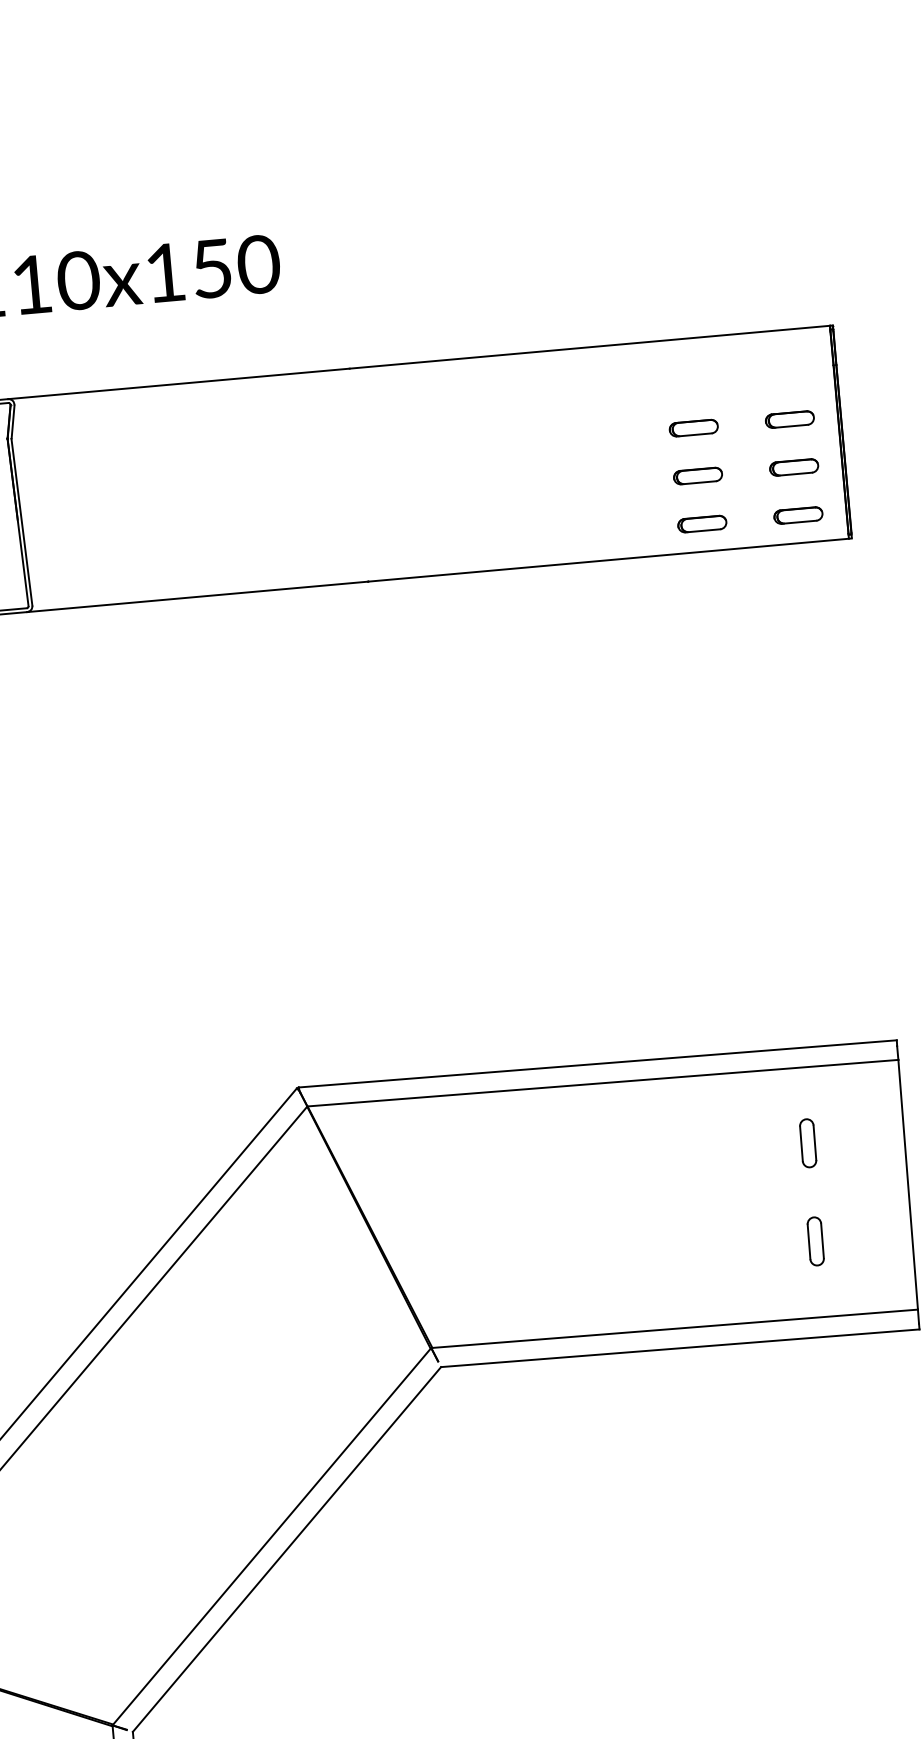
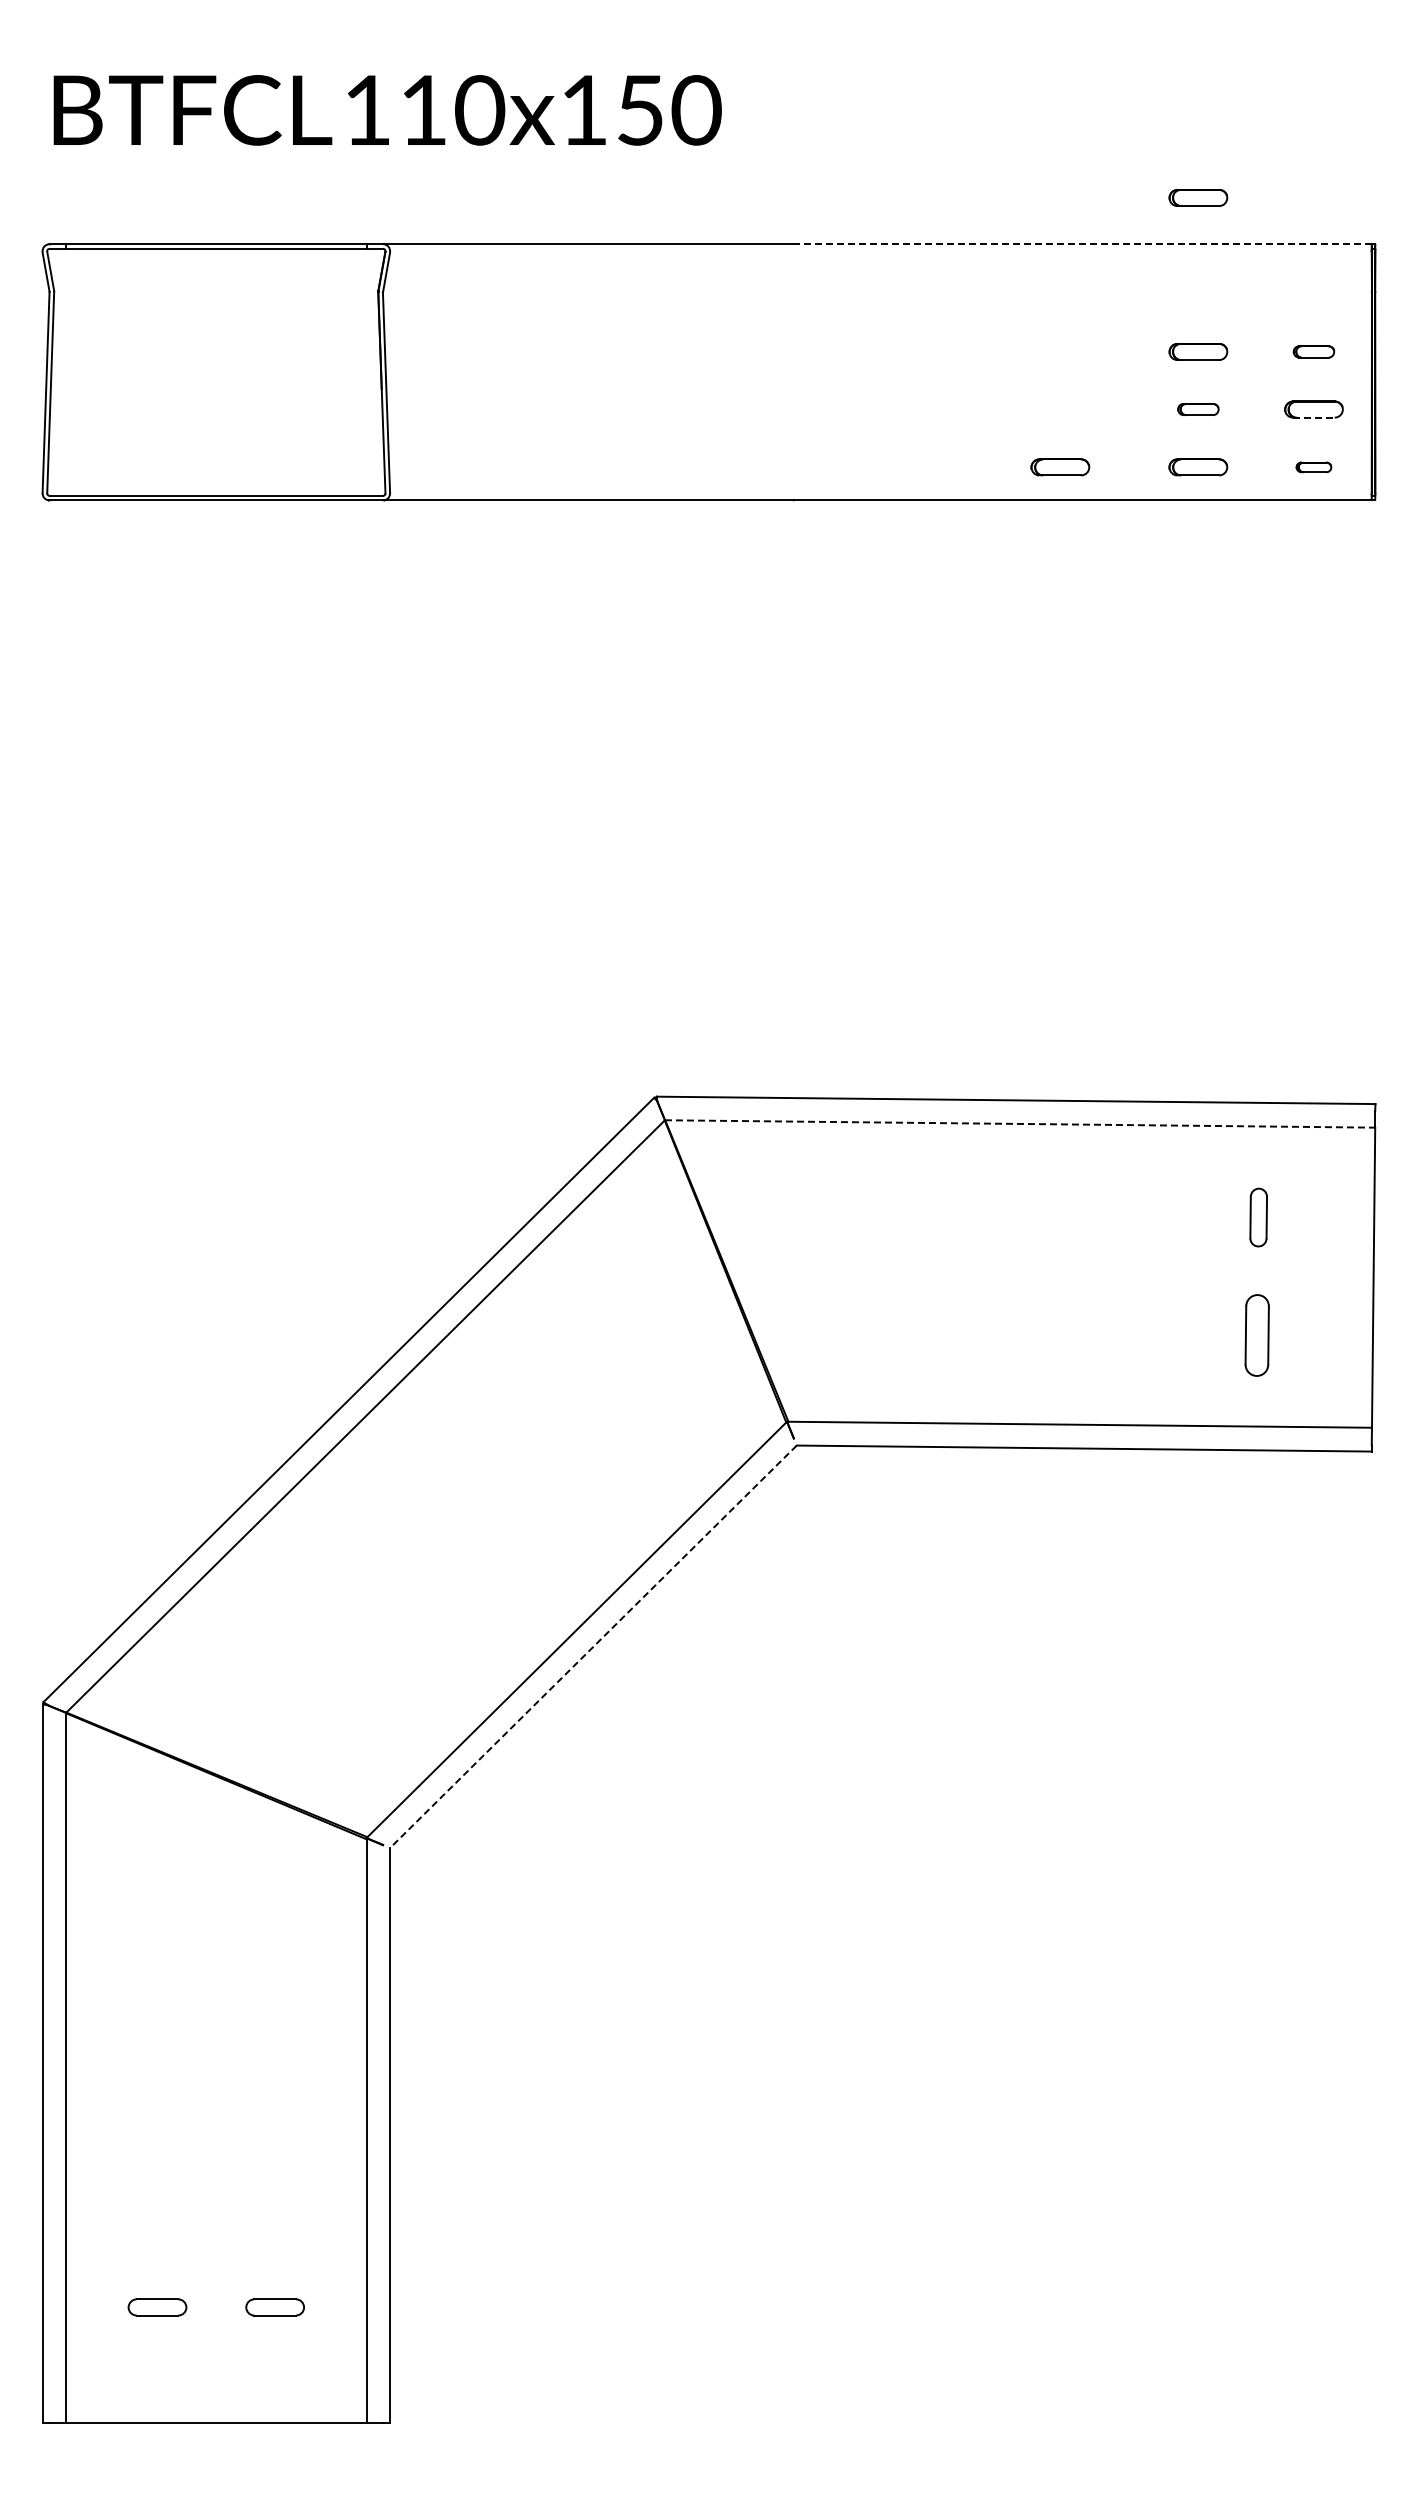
part: (682, 299) -> (1198, 197), added
line: (589, 347) -> (1082, 244), solid -> dashed
part: (789, 419) -> (1313, 351), size x0.7
line: (794, 474) -> (1313, 417), solid -> dashed
part: (698, 476) -> (1198, 409), size x0.7
part: (798, 515) -> (1313, 467), size x0.6
part: (587, 534) -> (1060, 467), added
line: (603, 1082) -> (1020, 1123), solid -> dashed
part: (815, 1241) -> (1257, 1335), size x1.4
line: (287, 1550) -> (593, 1647), solid -> dashed

